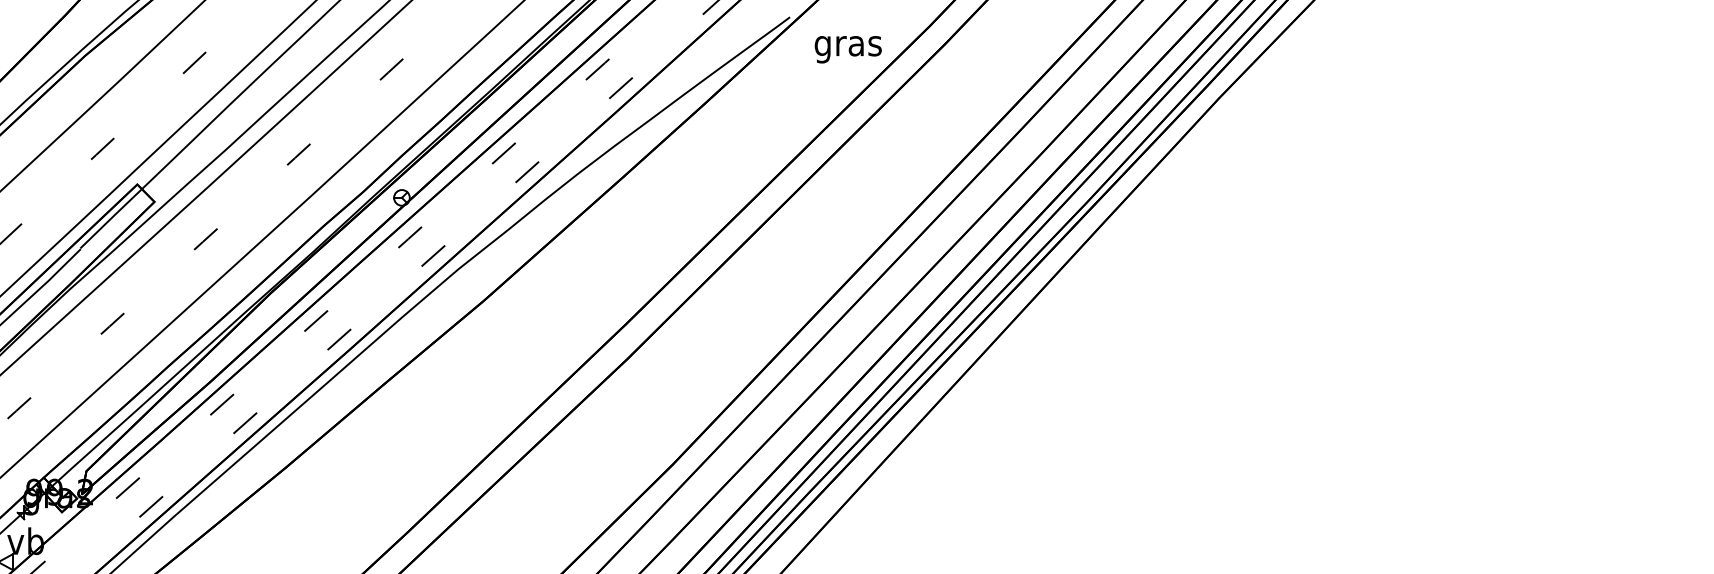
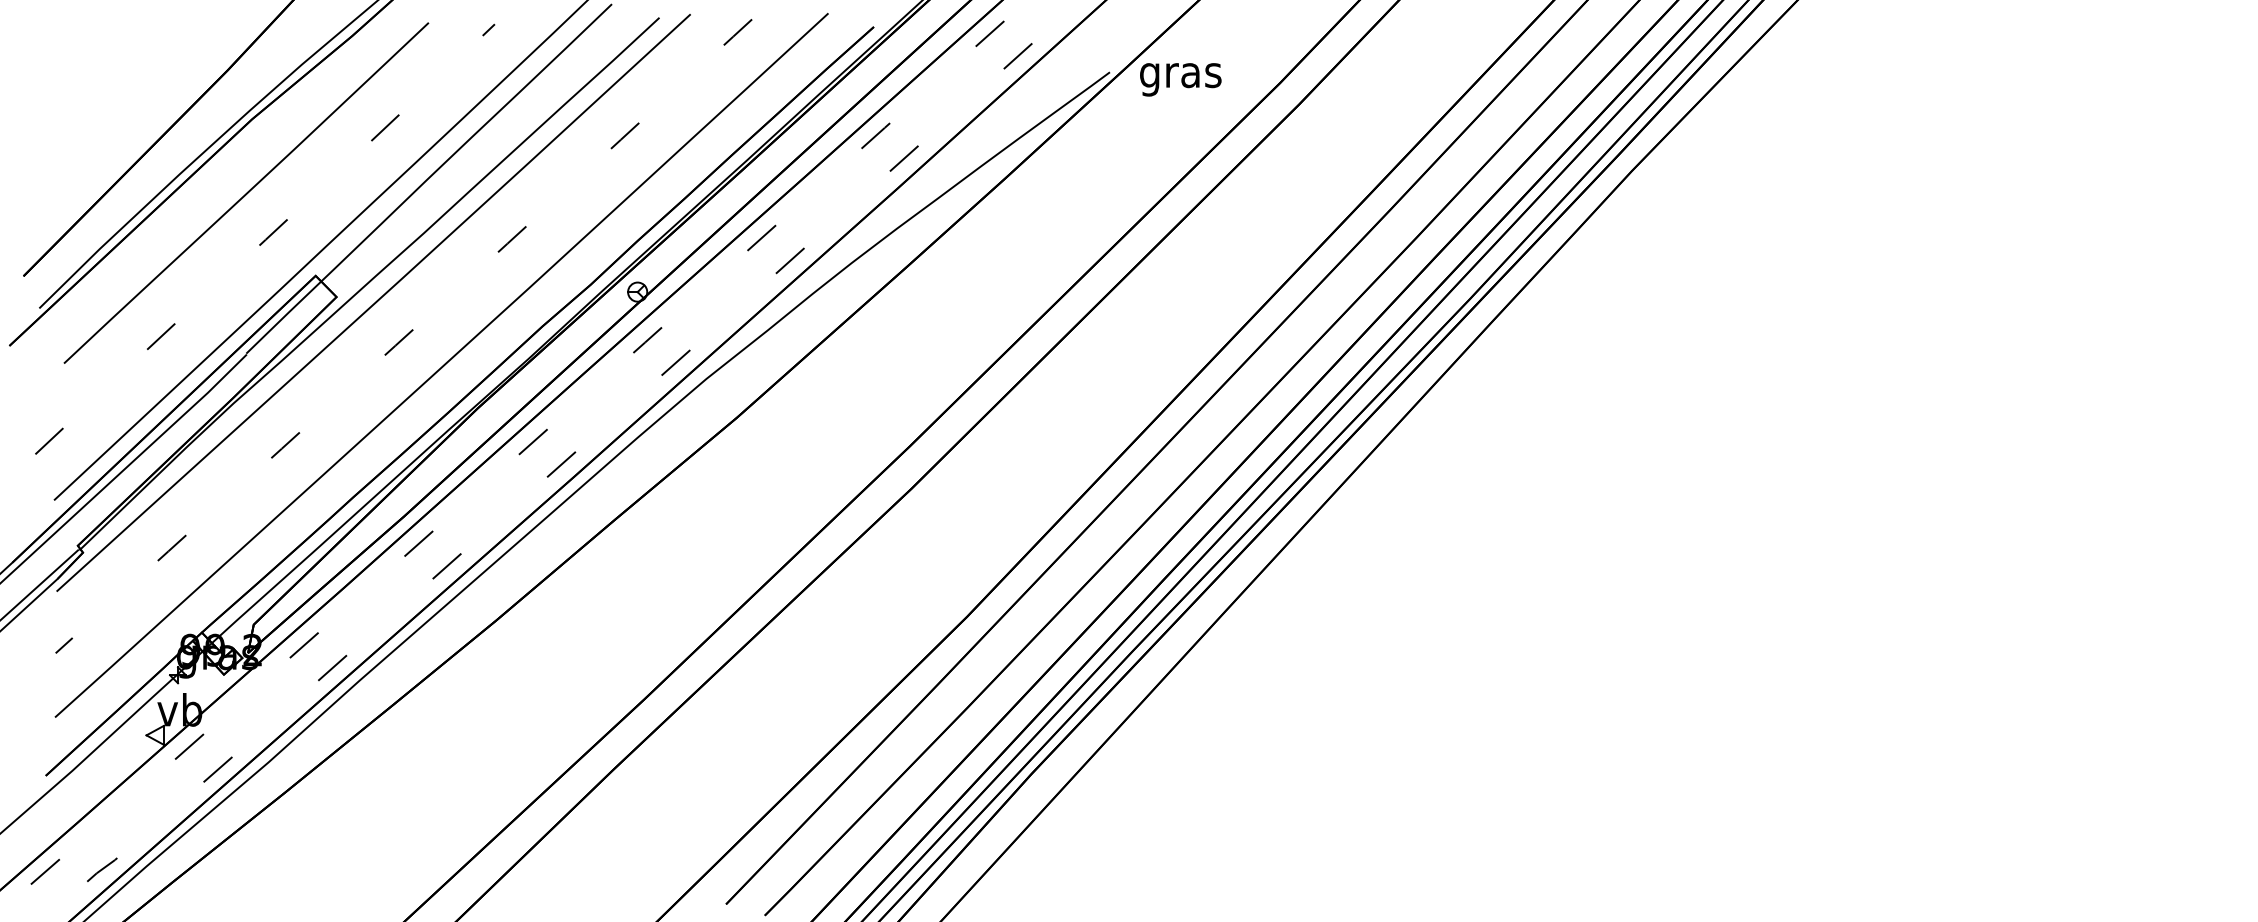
text: (848, 49) -> (1180, 79), moved

